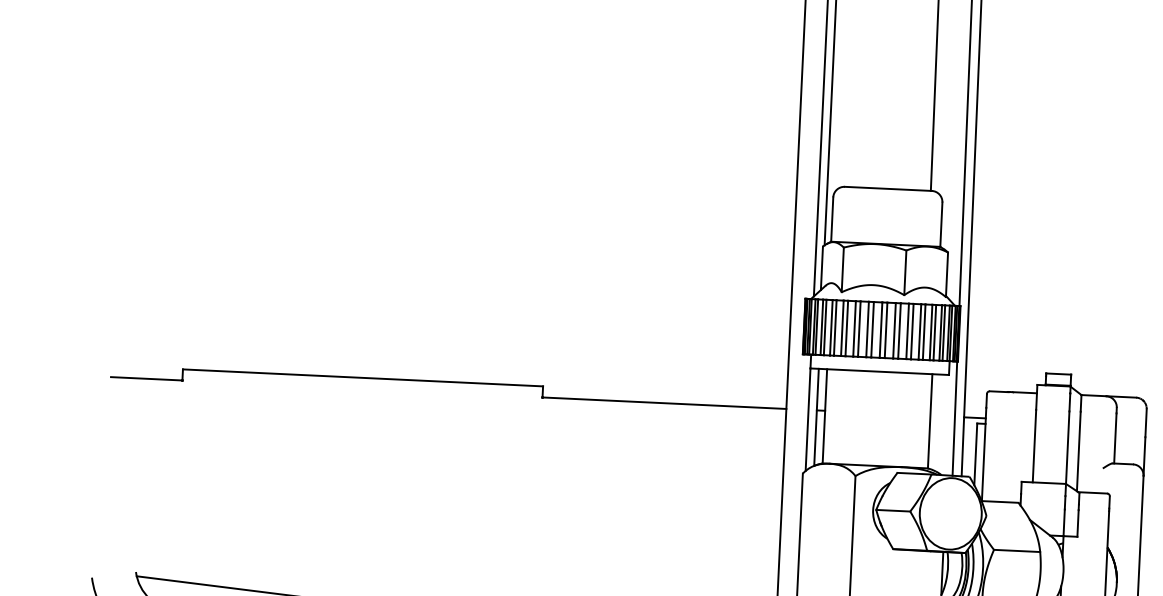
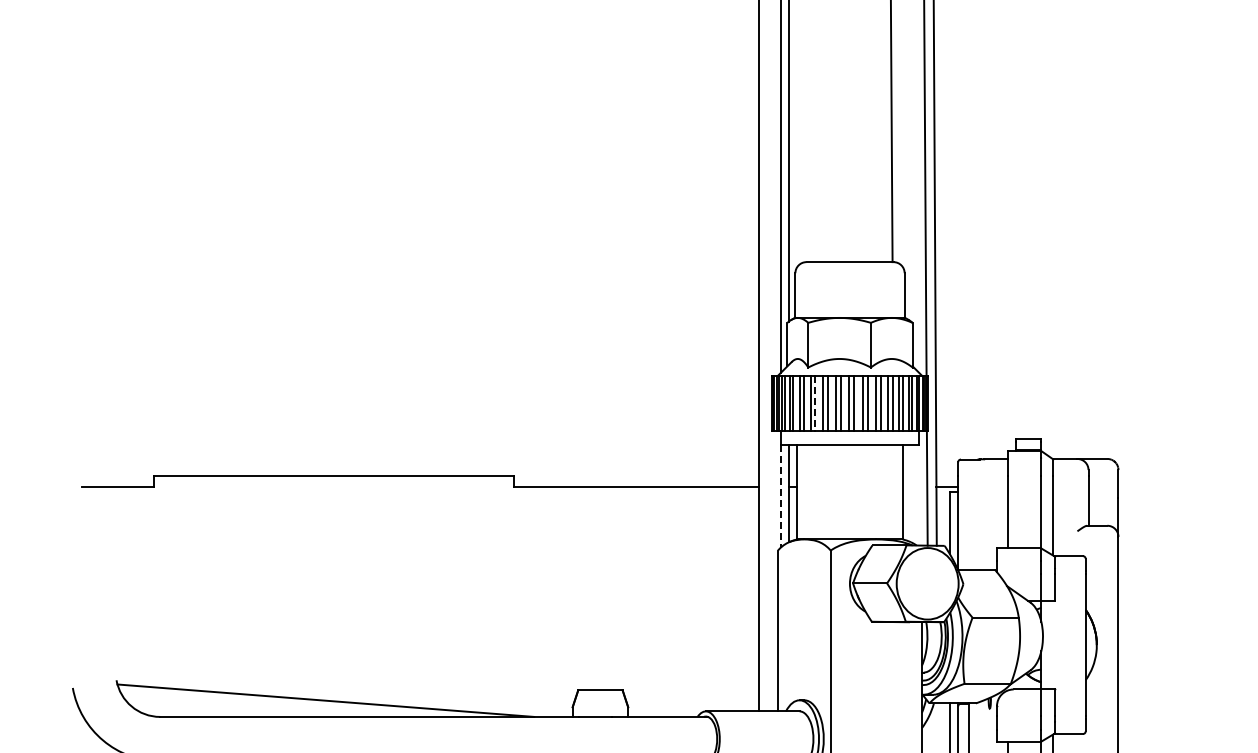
line: (847, 328) -> (815, 403), solid -> dashed
line: (807, 419) -> (780, 496), solid -> dashed

